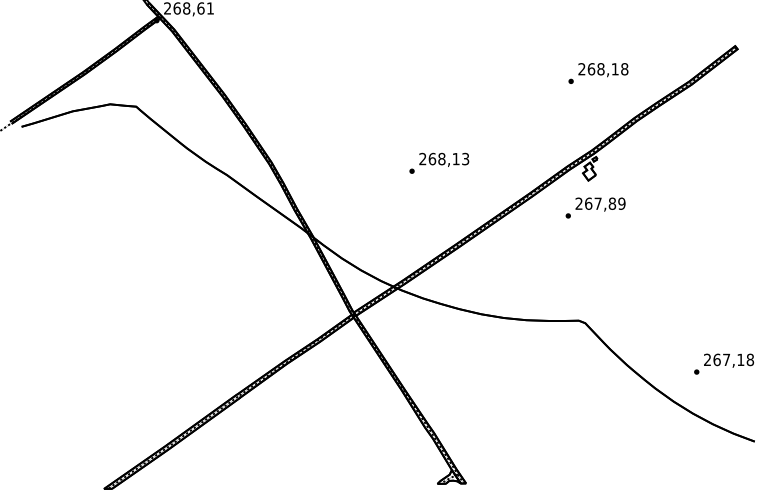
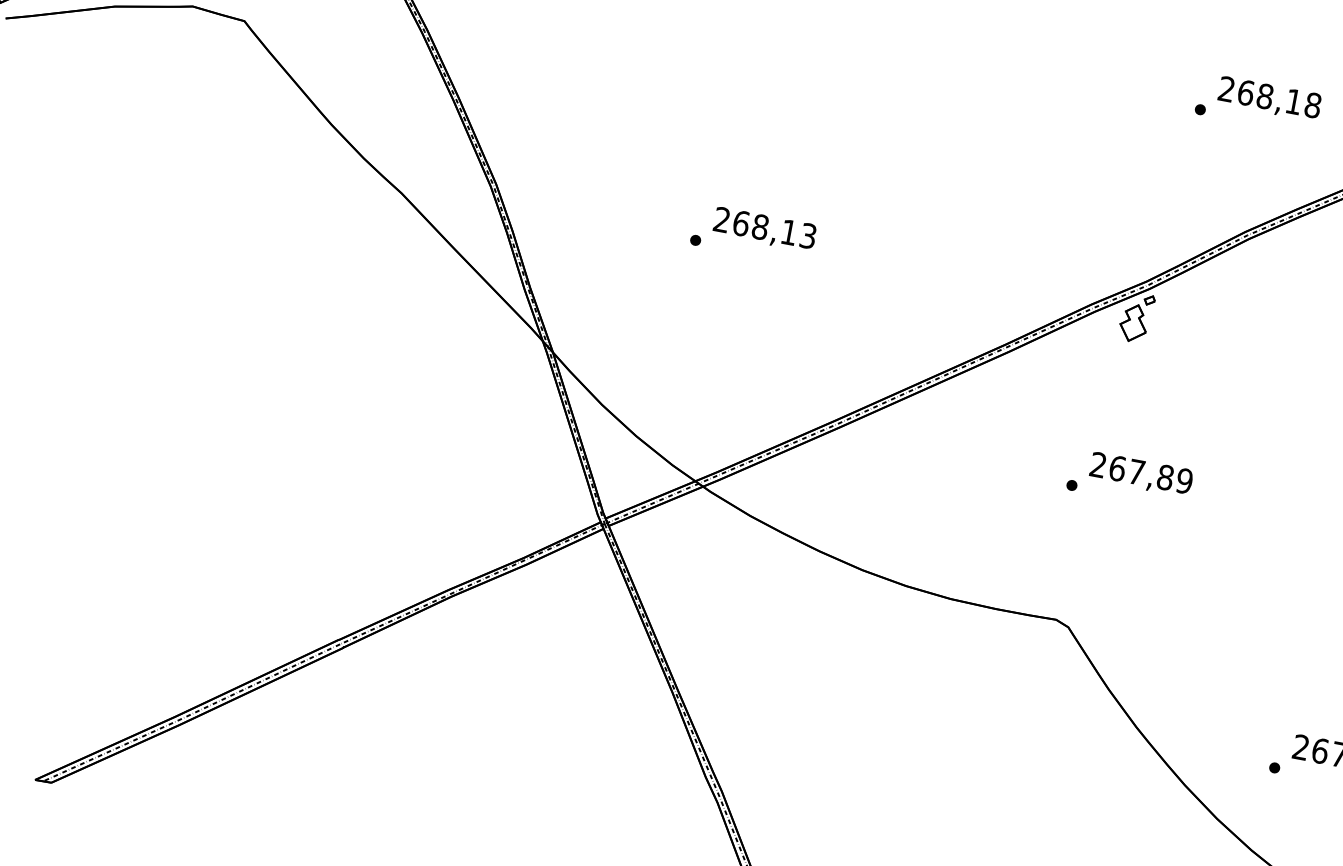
text: (598, 73) -> (1258, 104), moved
text: (439, 162) -> (754, 233), moved
text: (595, 207) -> (1129, 478), moved

